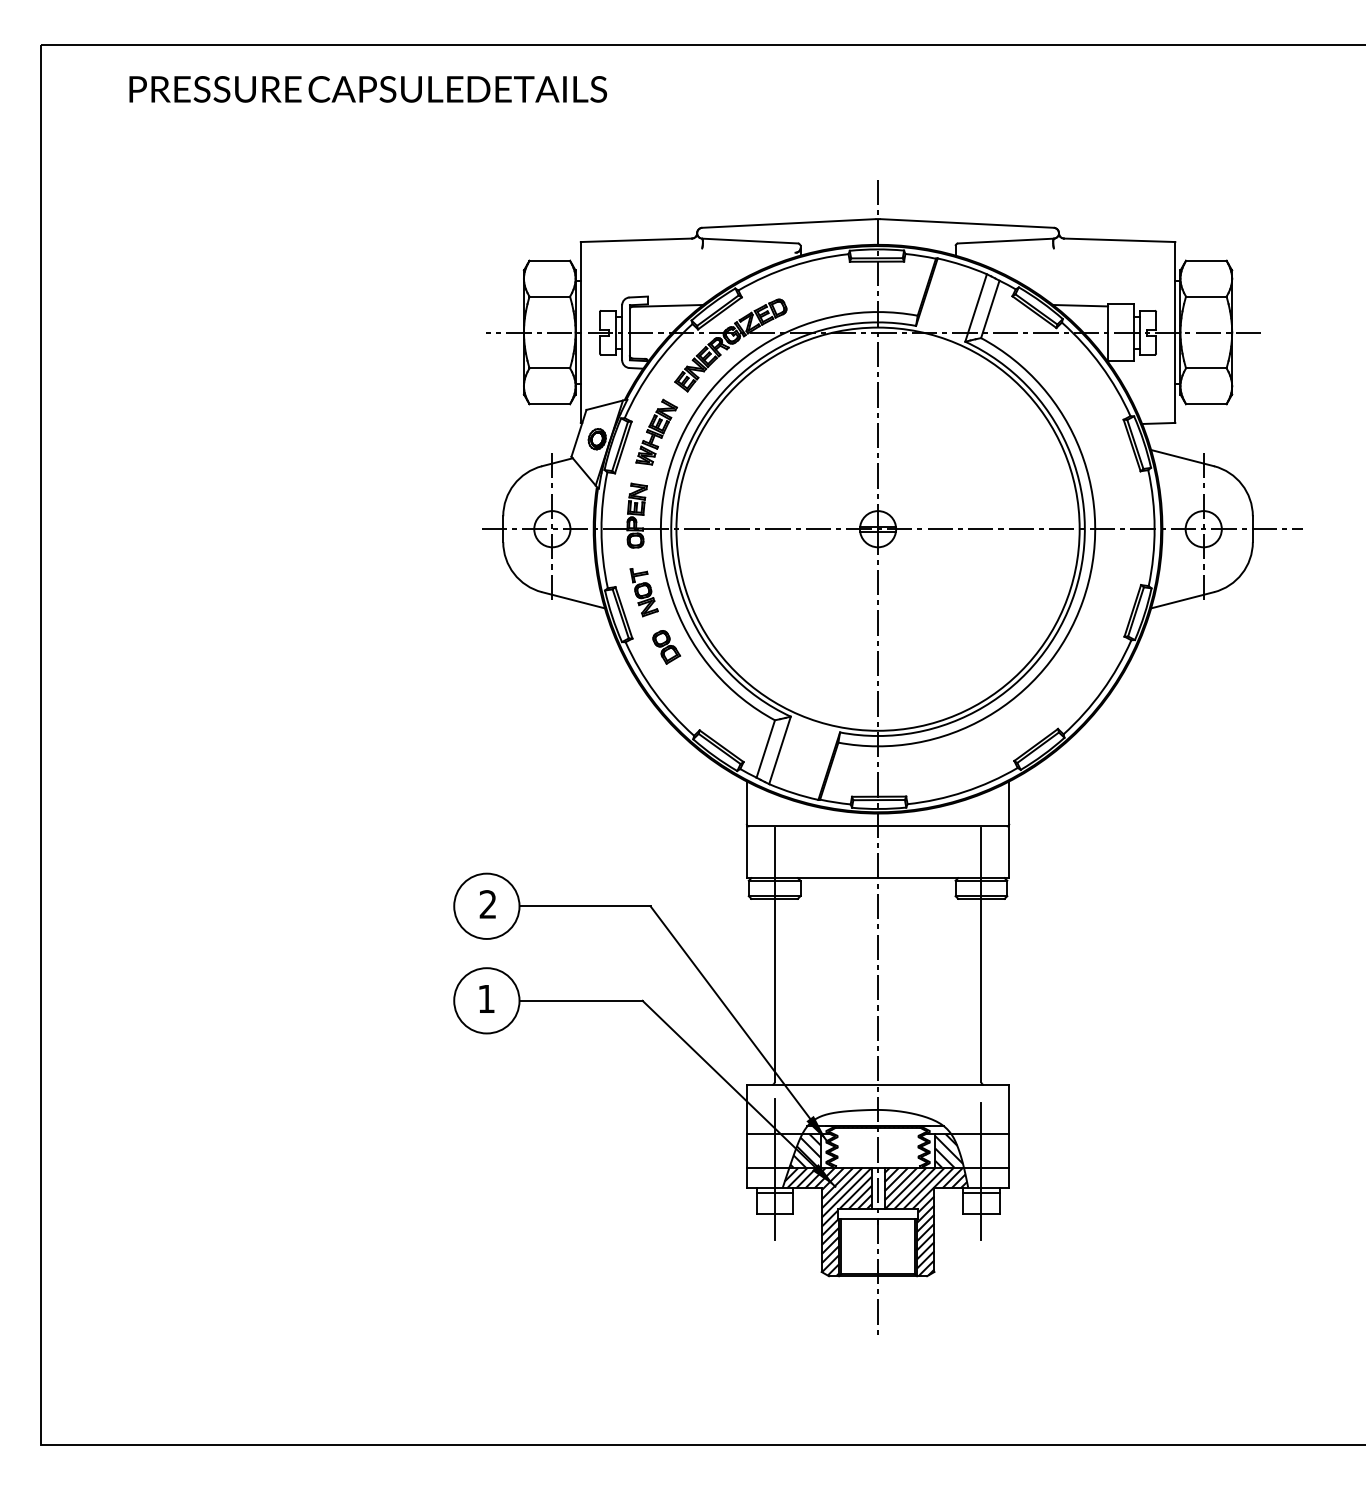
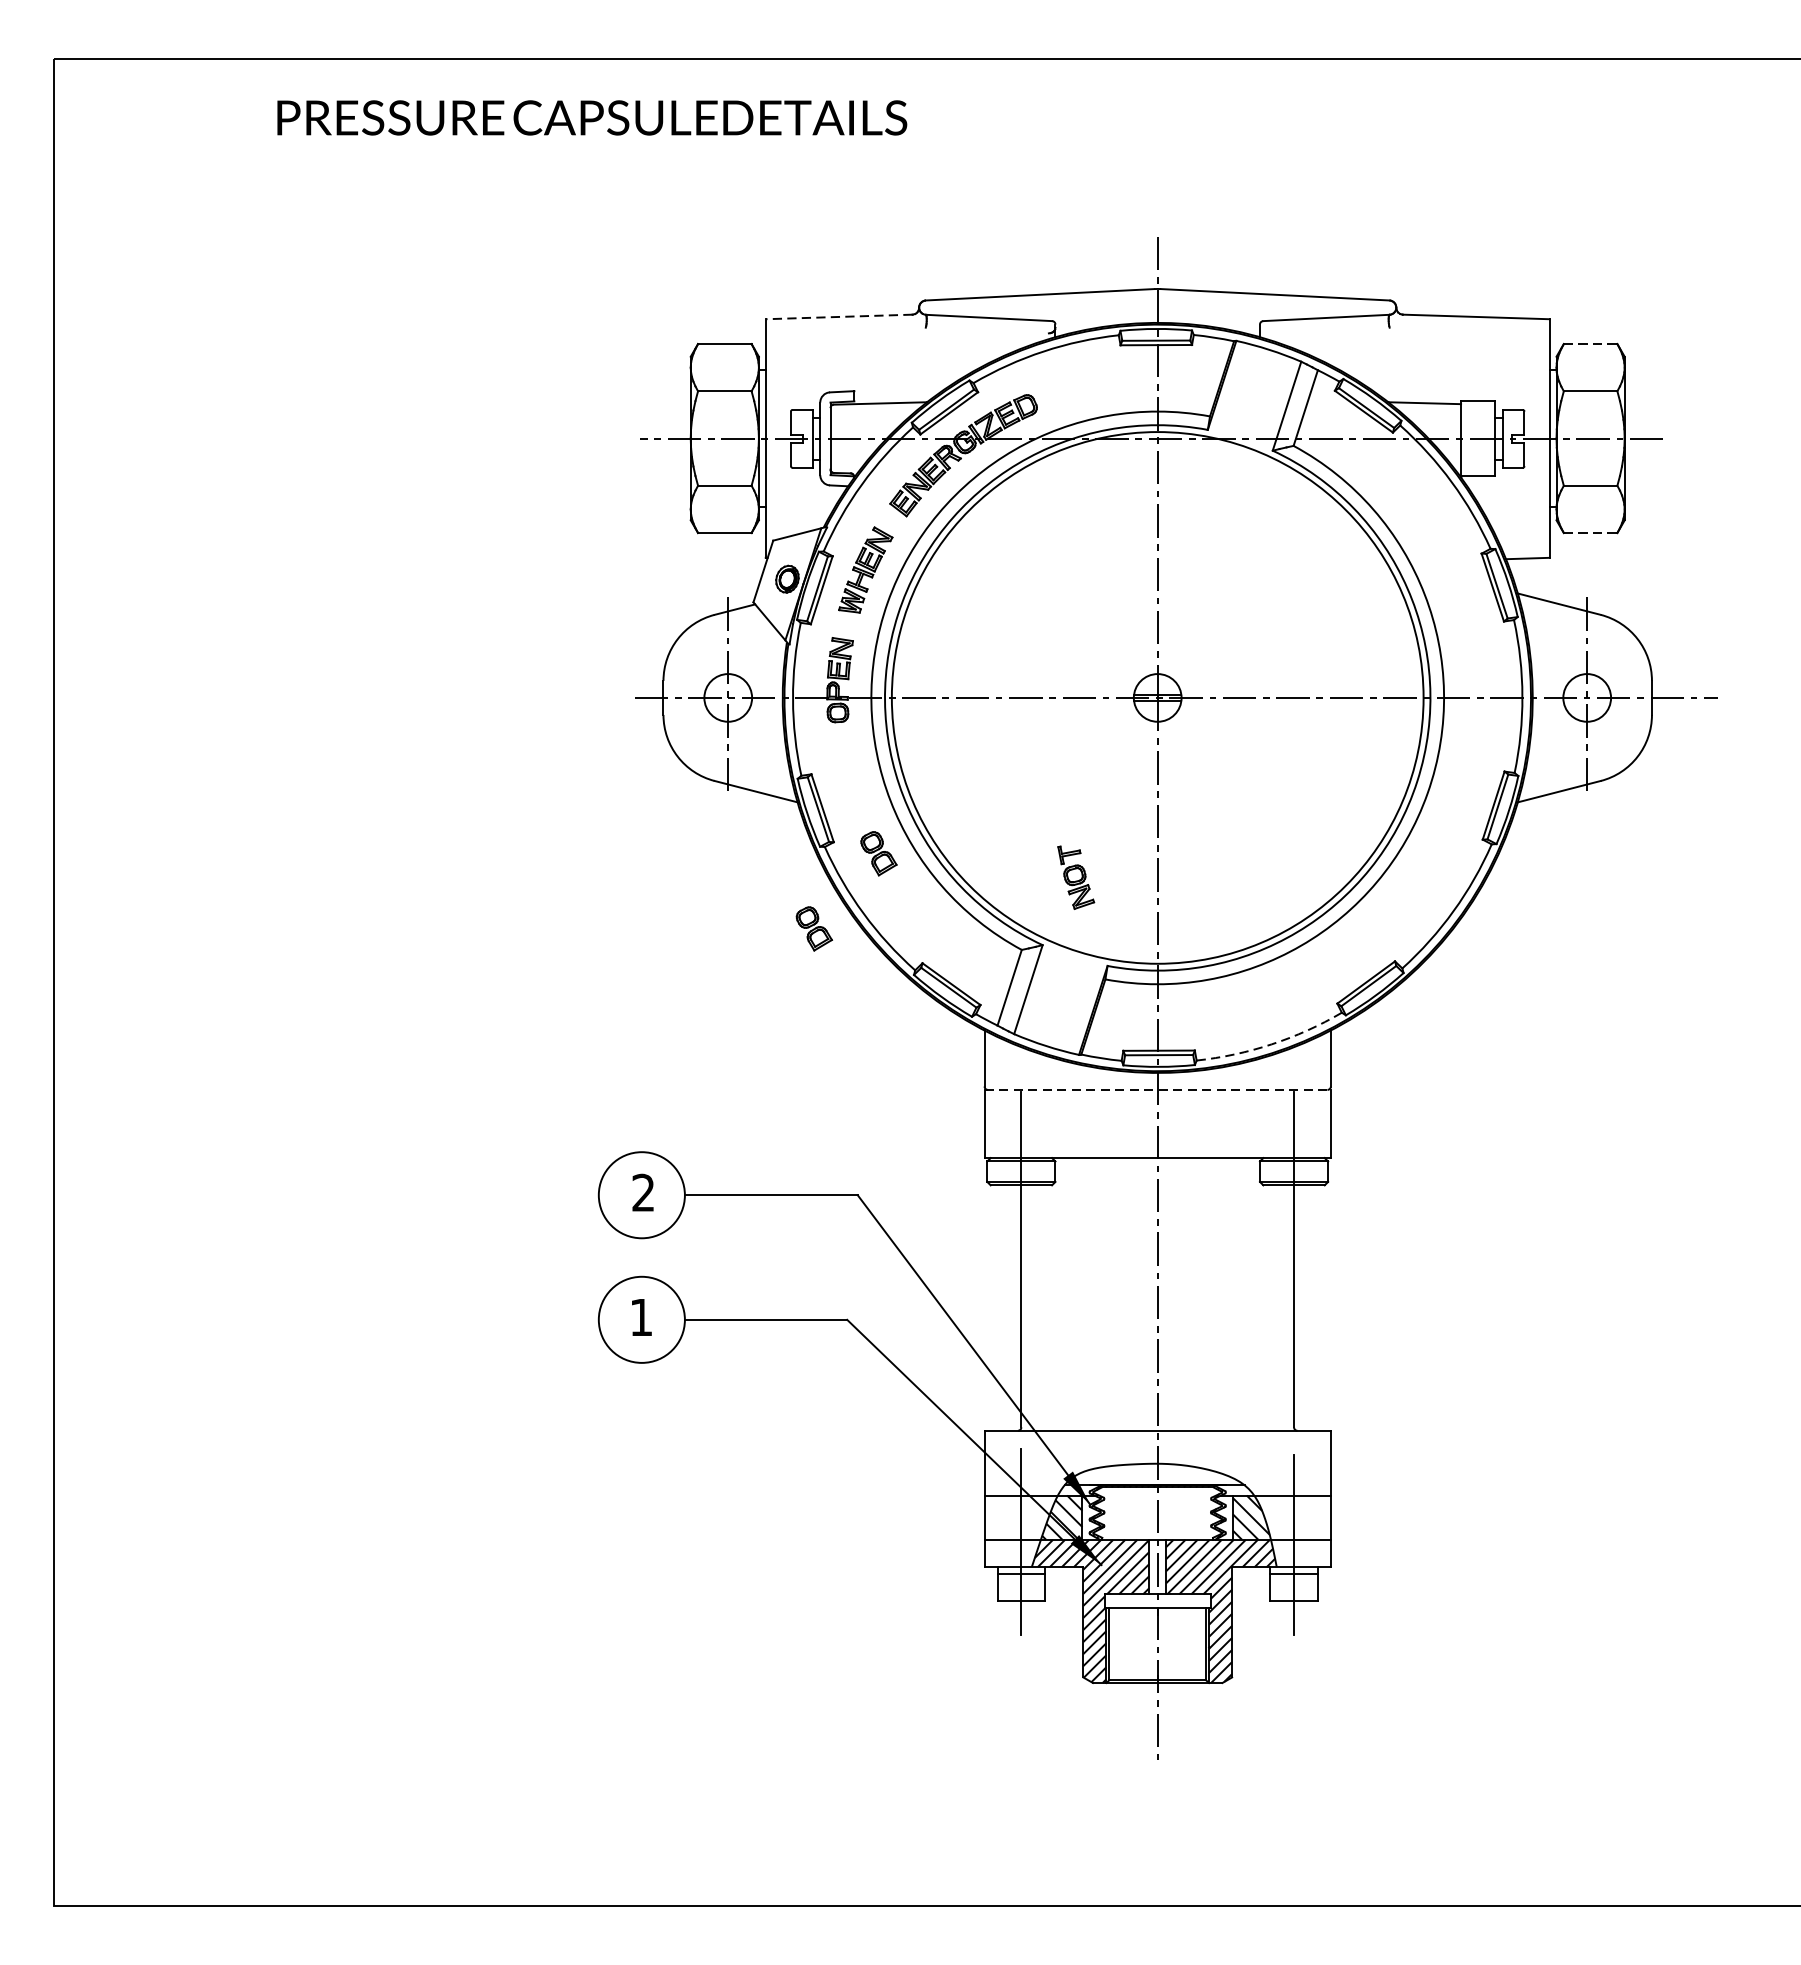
text: (368, 89) -> (592, 118), moved
line: (636, 240) -> (839, 317), solid -> dashed
line: (1206, 260) -> (1590, 343), solid -> dashed
line: (1206, 404) -> (1590, 533), solid -> dashed
part: (643, 592) -> (1075, 877), moved
part: (617, 704) -> (814, 929), added
arc: (964, 791) -> (1271, 1043), solid -> dashed
line: (878, 826) -> (1158, 1089), solid -> dashed

